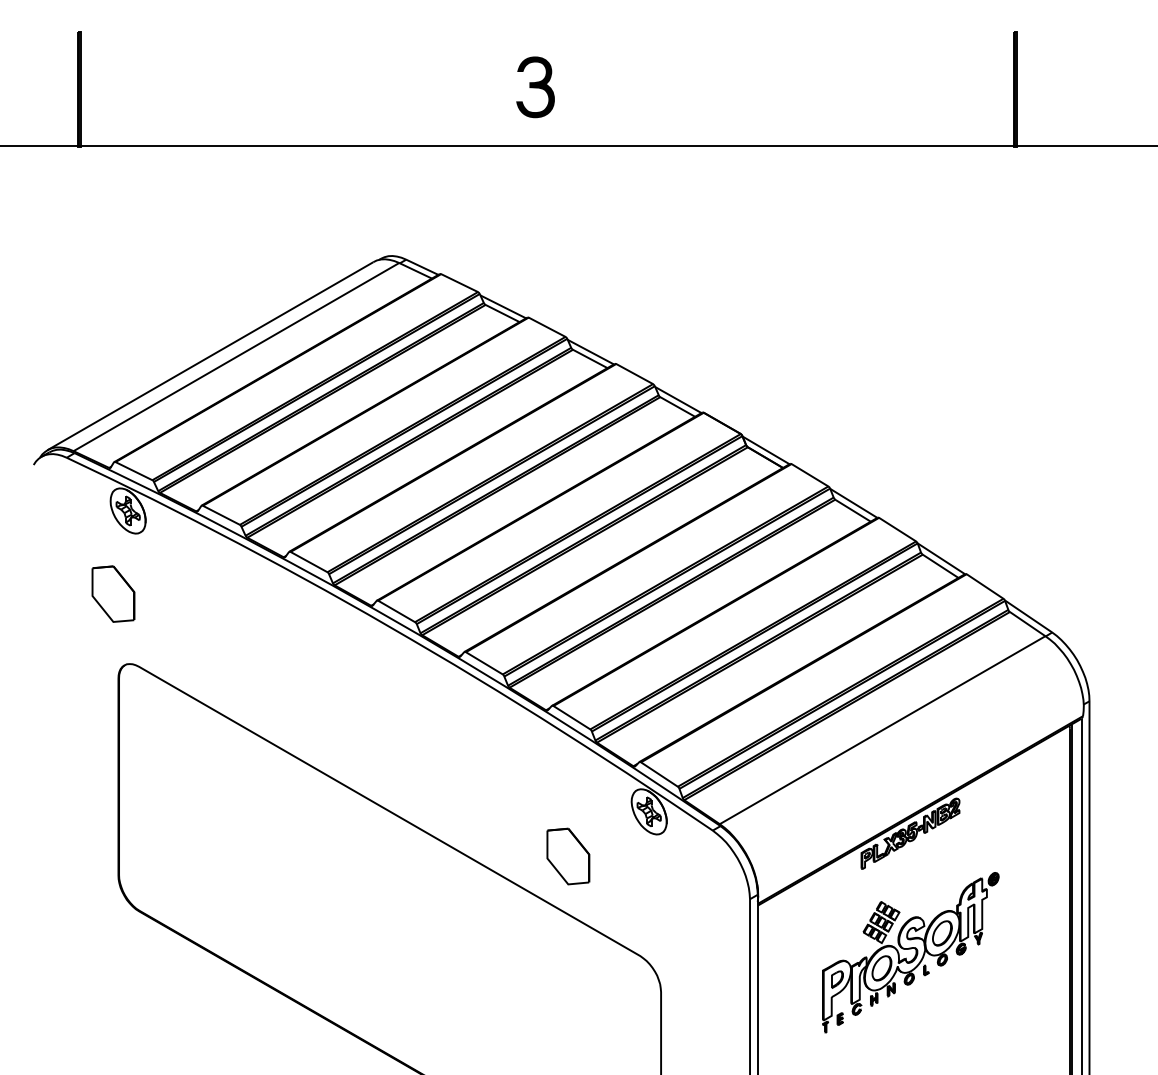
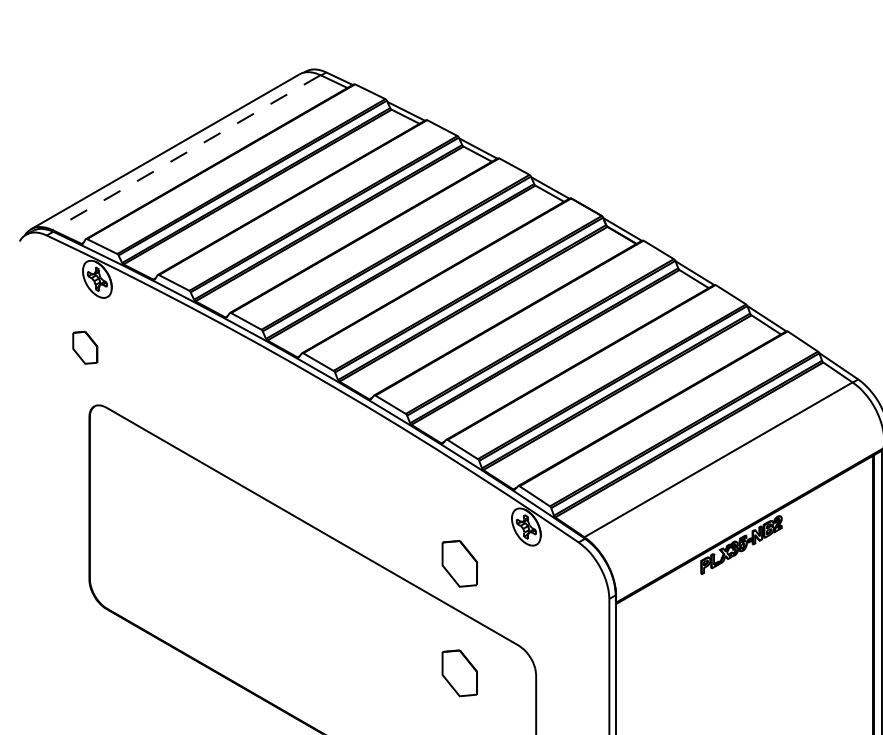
line: (236, 357) -> (186, 152), solid -> dashed
part: (113, 593) -> (85, 347), size x0.7
part: (910, 952) -> (741, 642), removed
part: (568, 989) -> (459, 673), added

